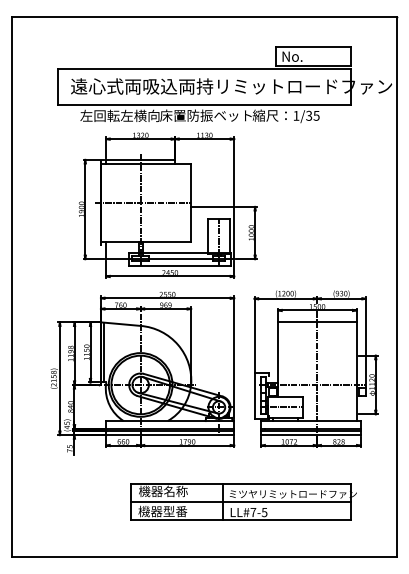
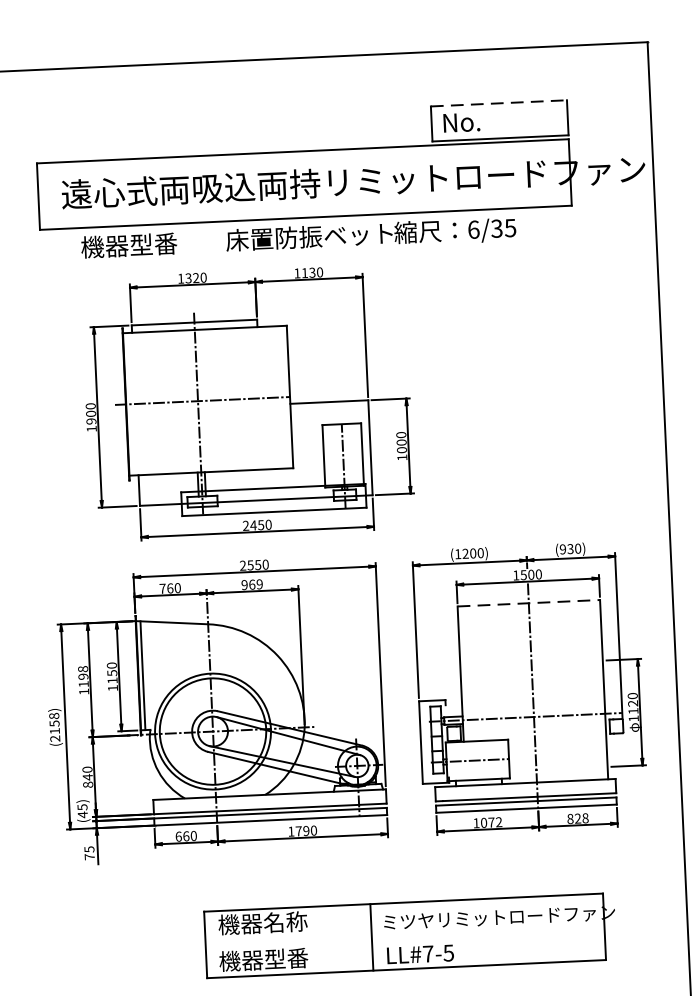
line: (313, 47) -> (499, 104), solid -> dashed
text: (119, 115) -> (152, 243), 左回転左横向 -> 機器型番
text: (296, 115) -> (473, 229), 1/35 -> 6/35
line: (317, 322) -> (529, 603), solid -> dashed
line: (240, 501) -> (404, 935), removed

